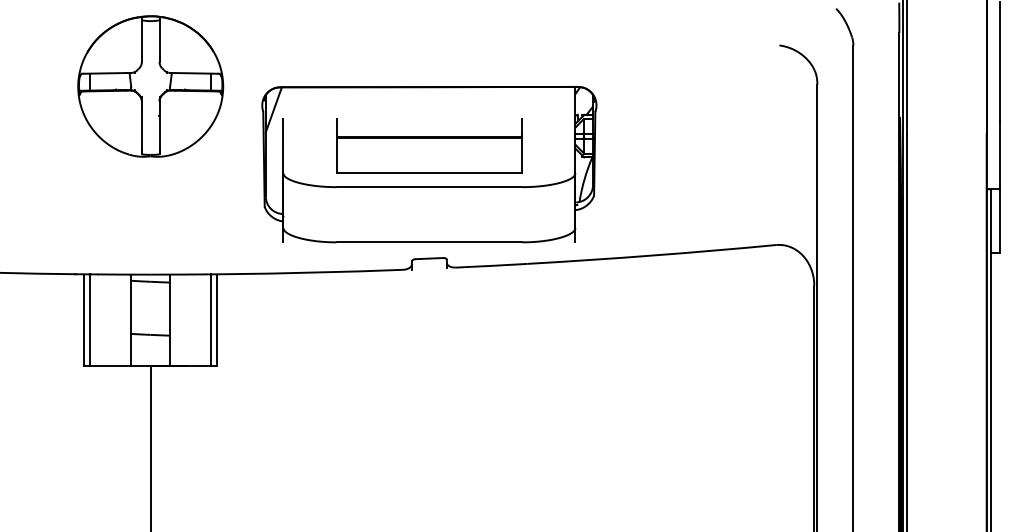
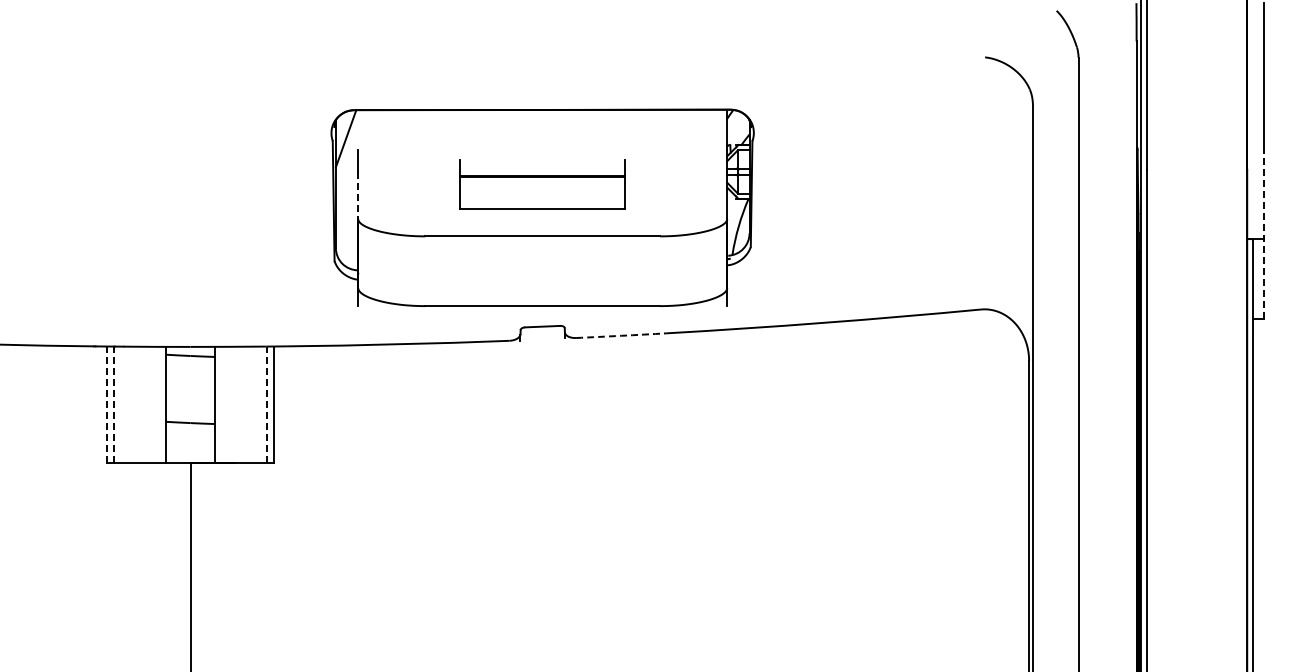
part: (150, 85) -> (190, 108), removed
part: (429, 146) -> (542, 184), size x0.7
line: (283, 155) -> (358, 196), solid -> dashed
line: (999, 186) -> (1263, 235), solid -> dashed
arc: (491, 265) -> (621, 335), solid -> dashed
line: (84, 320) -> (106, 405), solid -> dashed
line: (89, 320) -> (113, 404), solid -> dashed
line: (211, 320) -> (267, 404), solid -> dashed

